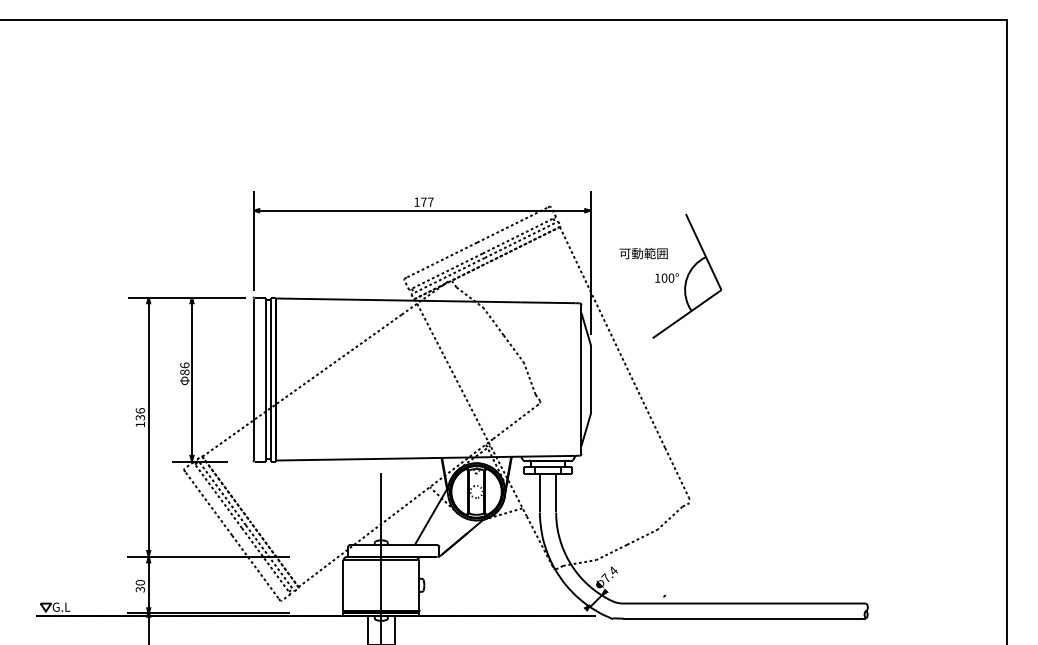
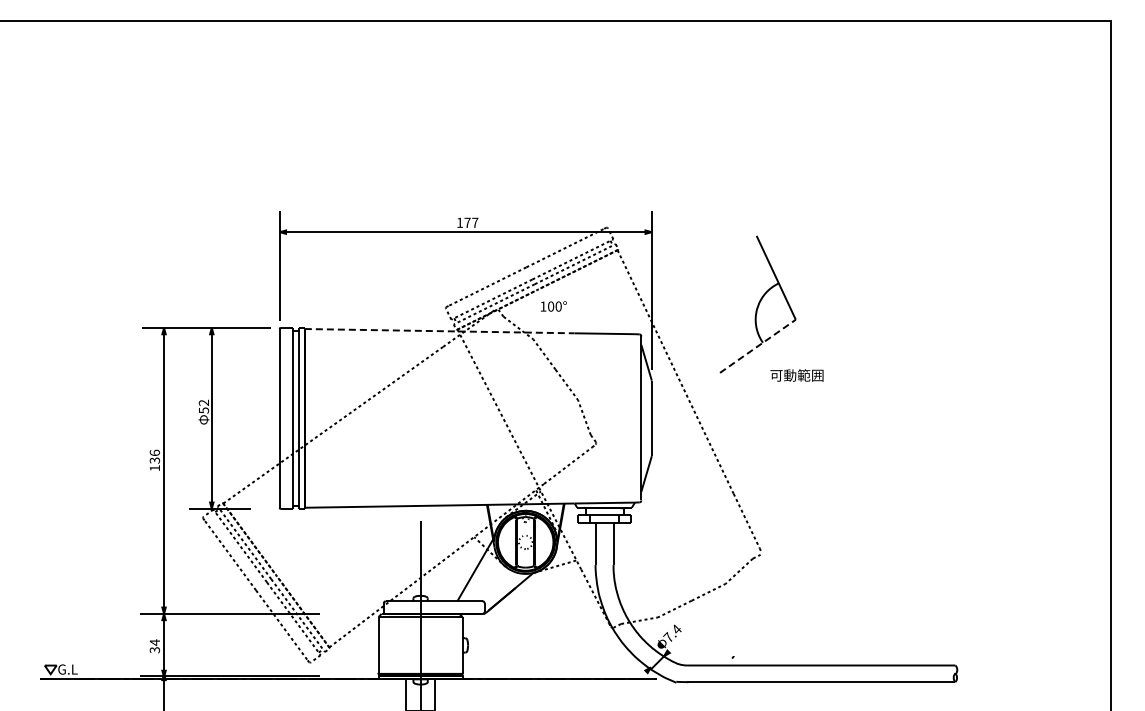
text: (643, 253) -> (796, 375), moved
text: (666, 278) -> (553, 306), moved
line: (398, 300) -> (439, 331), solid -> dashed
line: (687, 314) -> (758, 346), solid -> dashed
text: (184, 368) -> (203, 406), 86 -> 52
text: (140, 582) -> (154, 642), 30 -> 34

